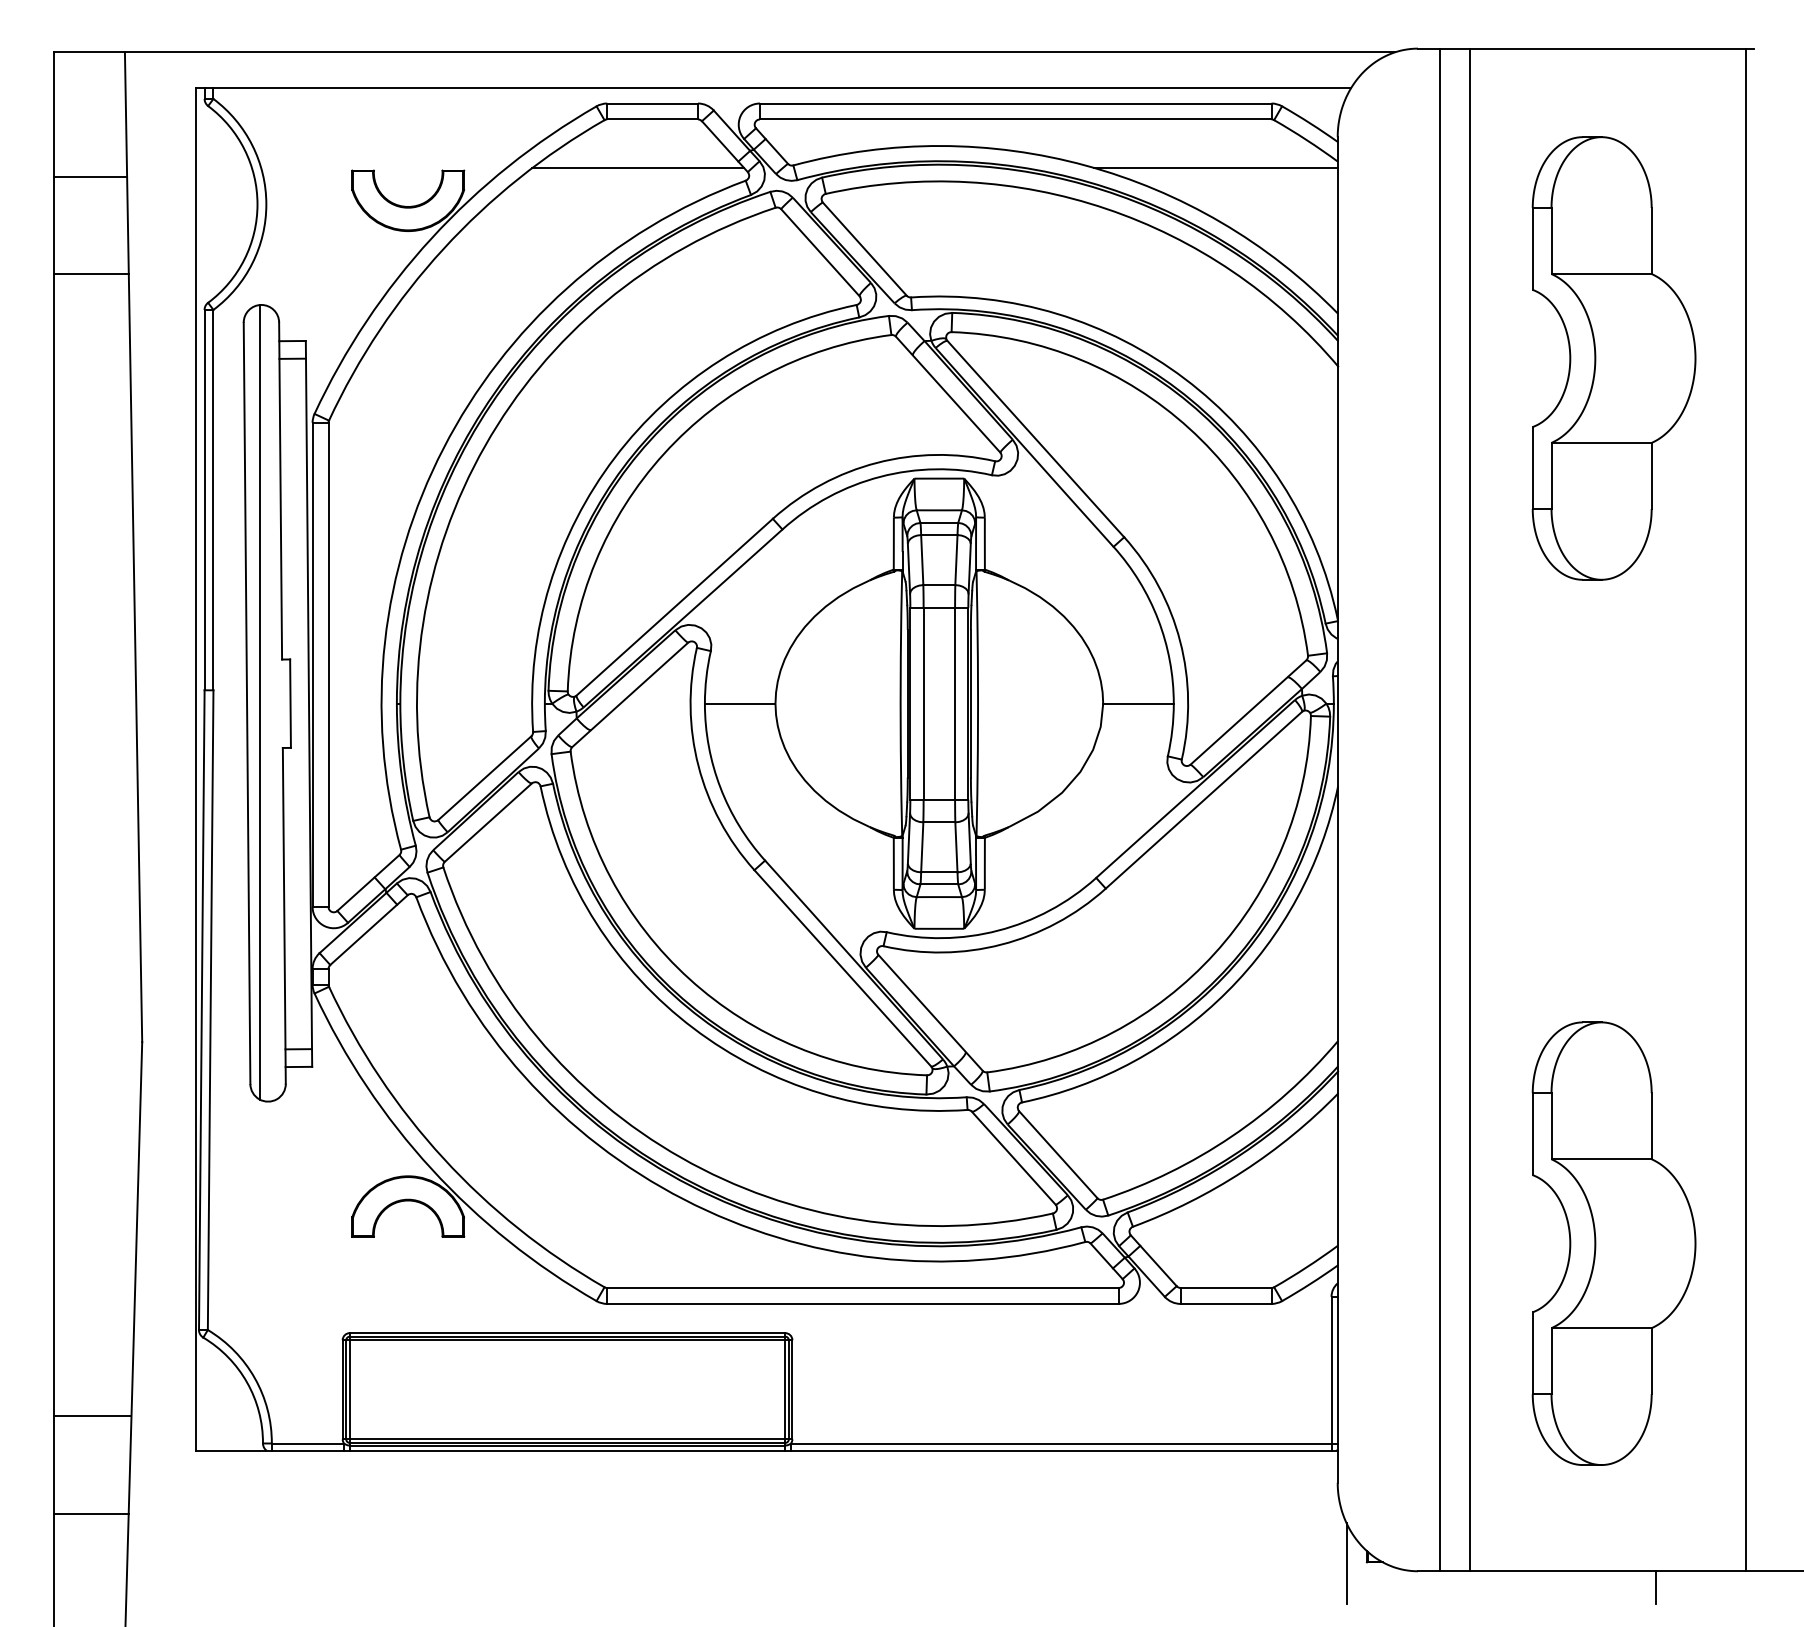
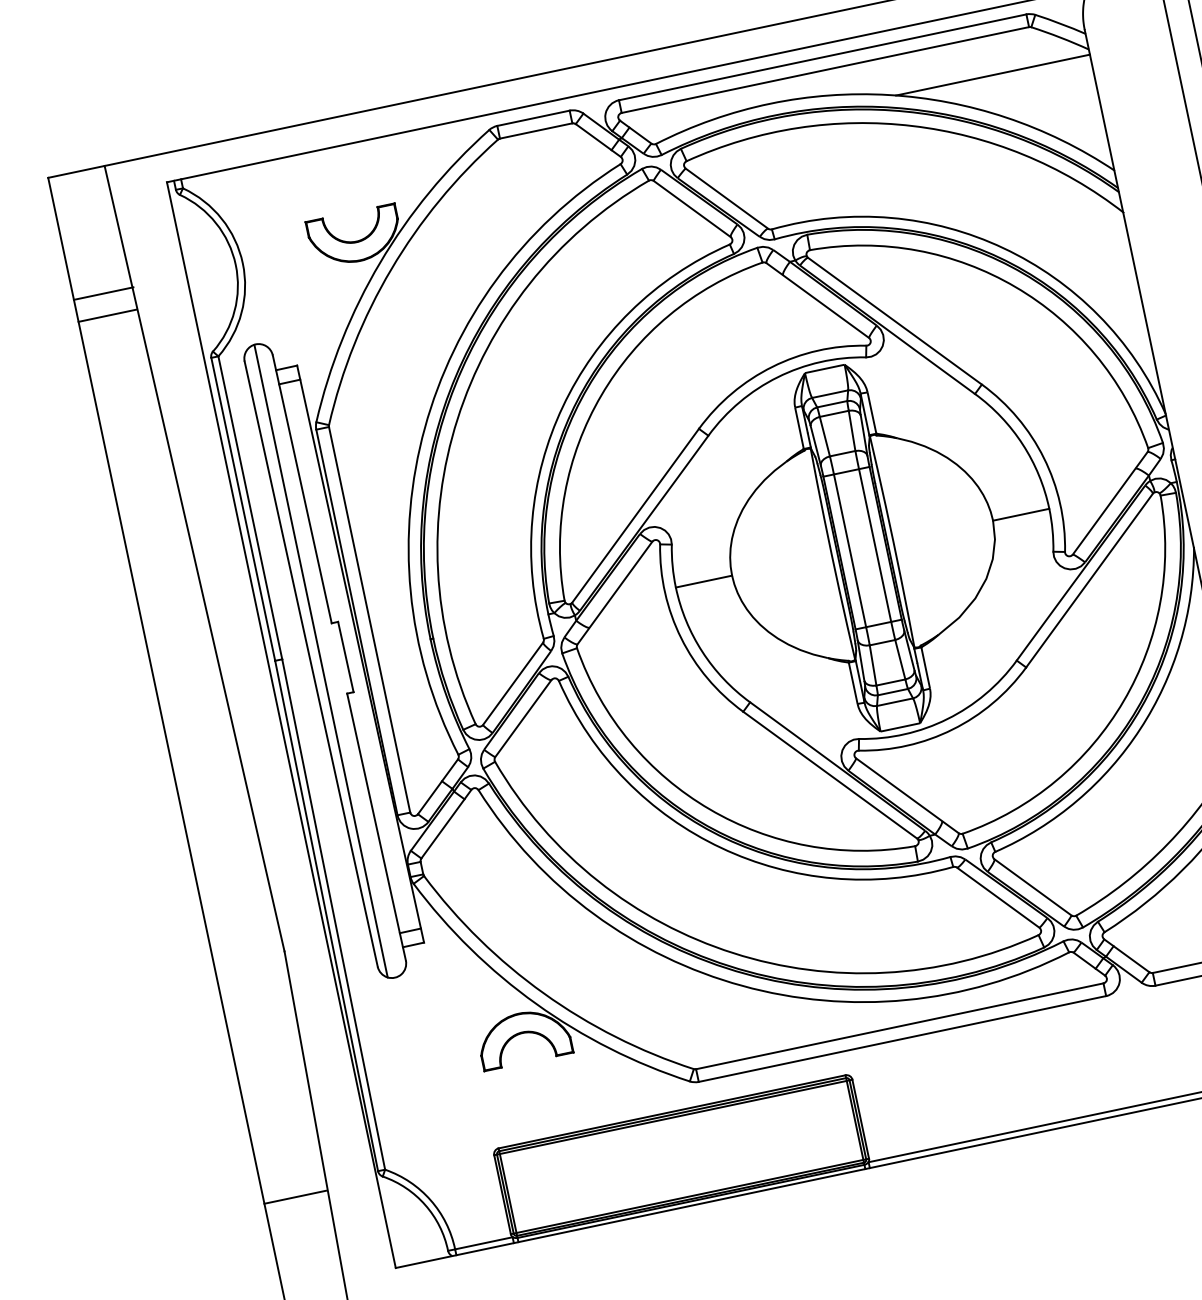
line: (638, 168) -> (533, 172), removed
line: (90, 177) -> (107, 316), moved
line: (91, 274) -> (103, 293), moved
line: (92, 1416) -> (295, 1197), moved

